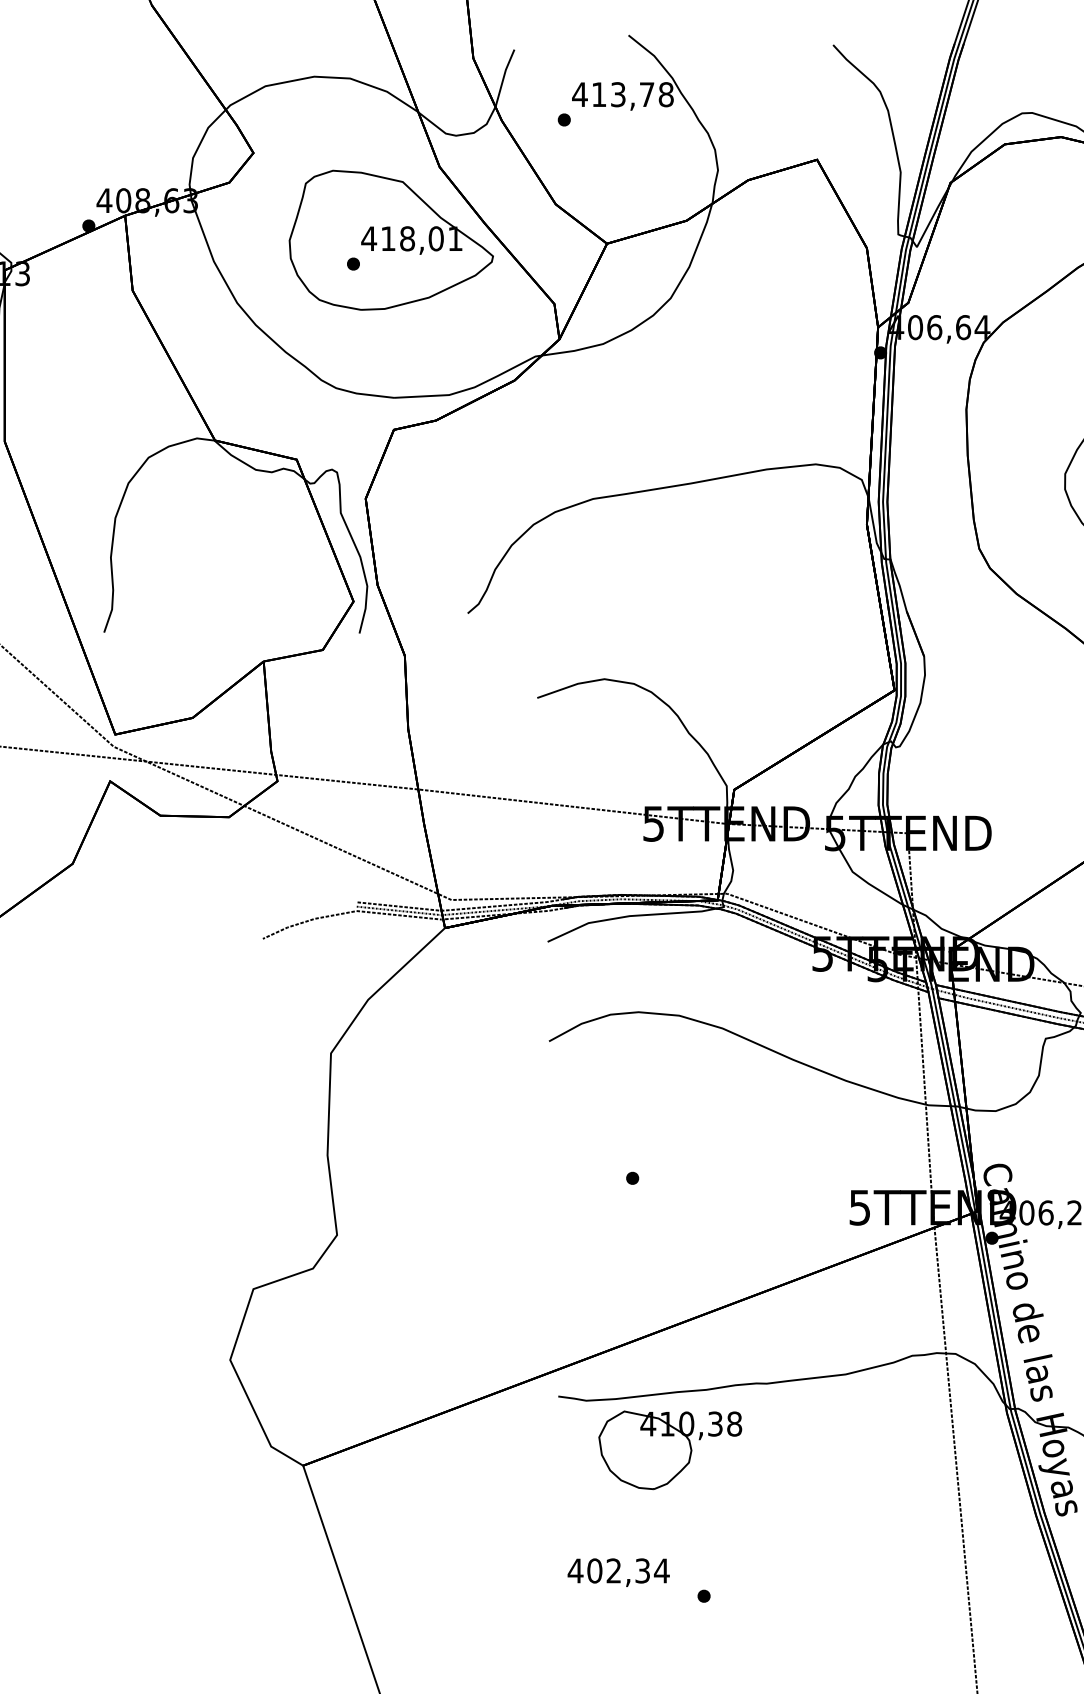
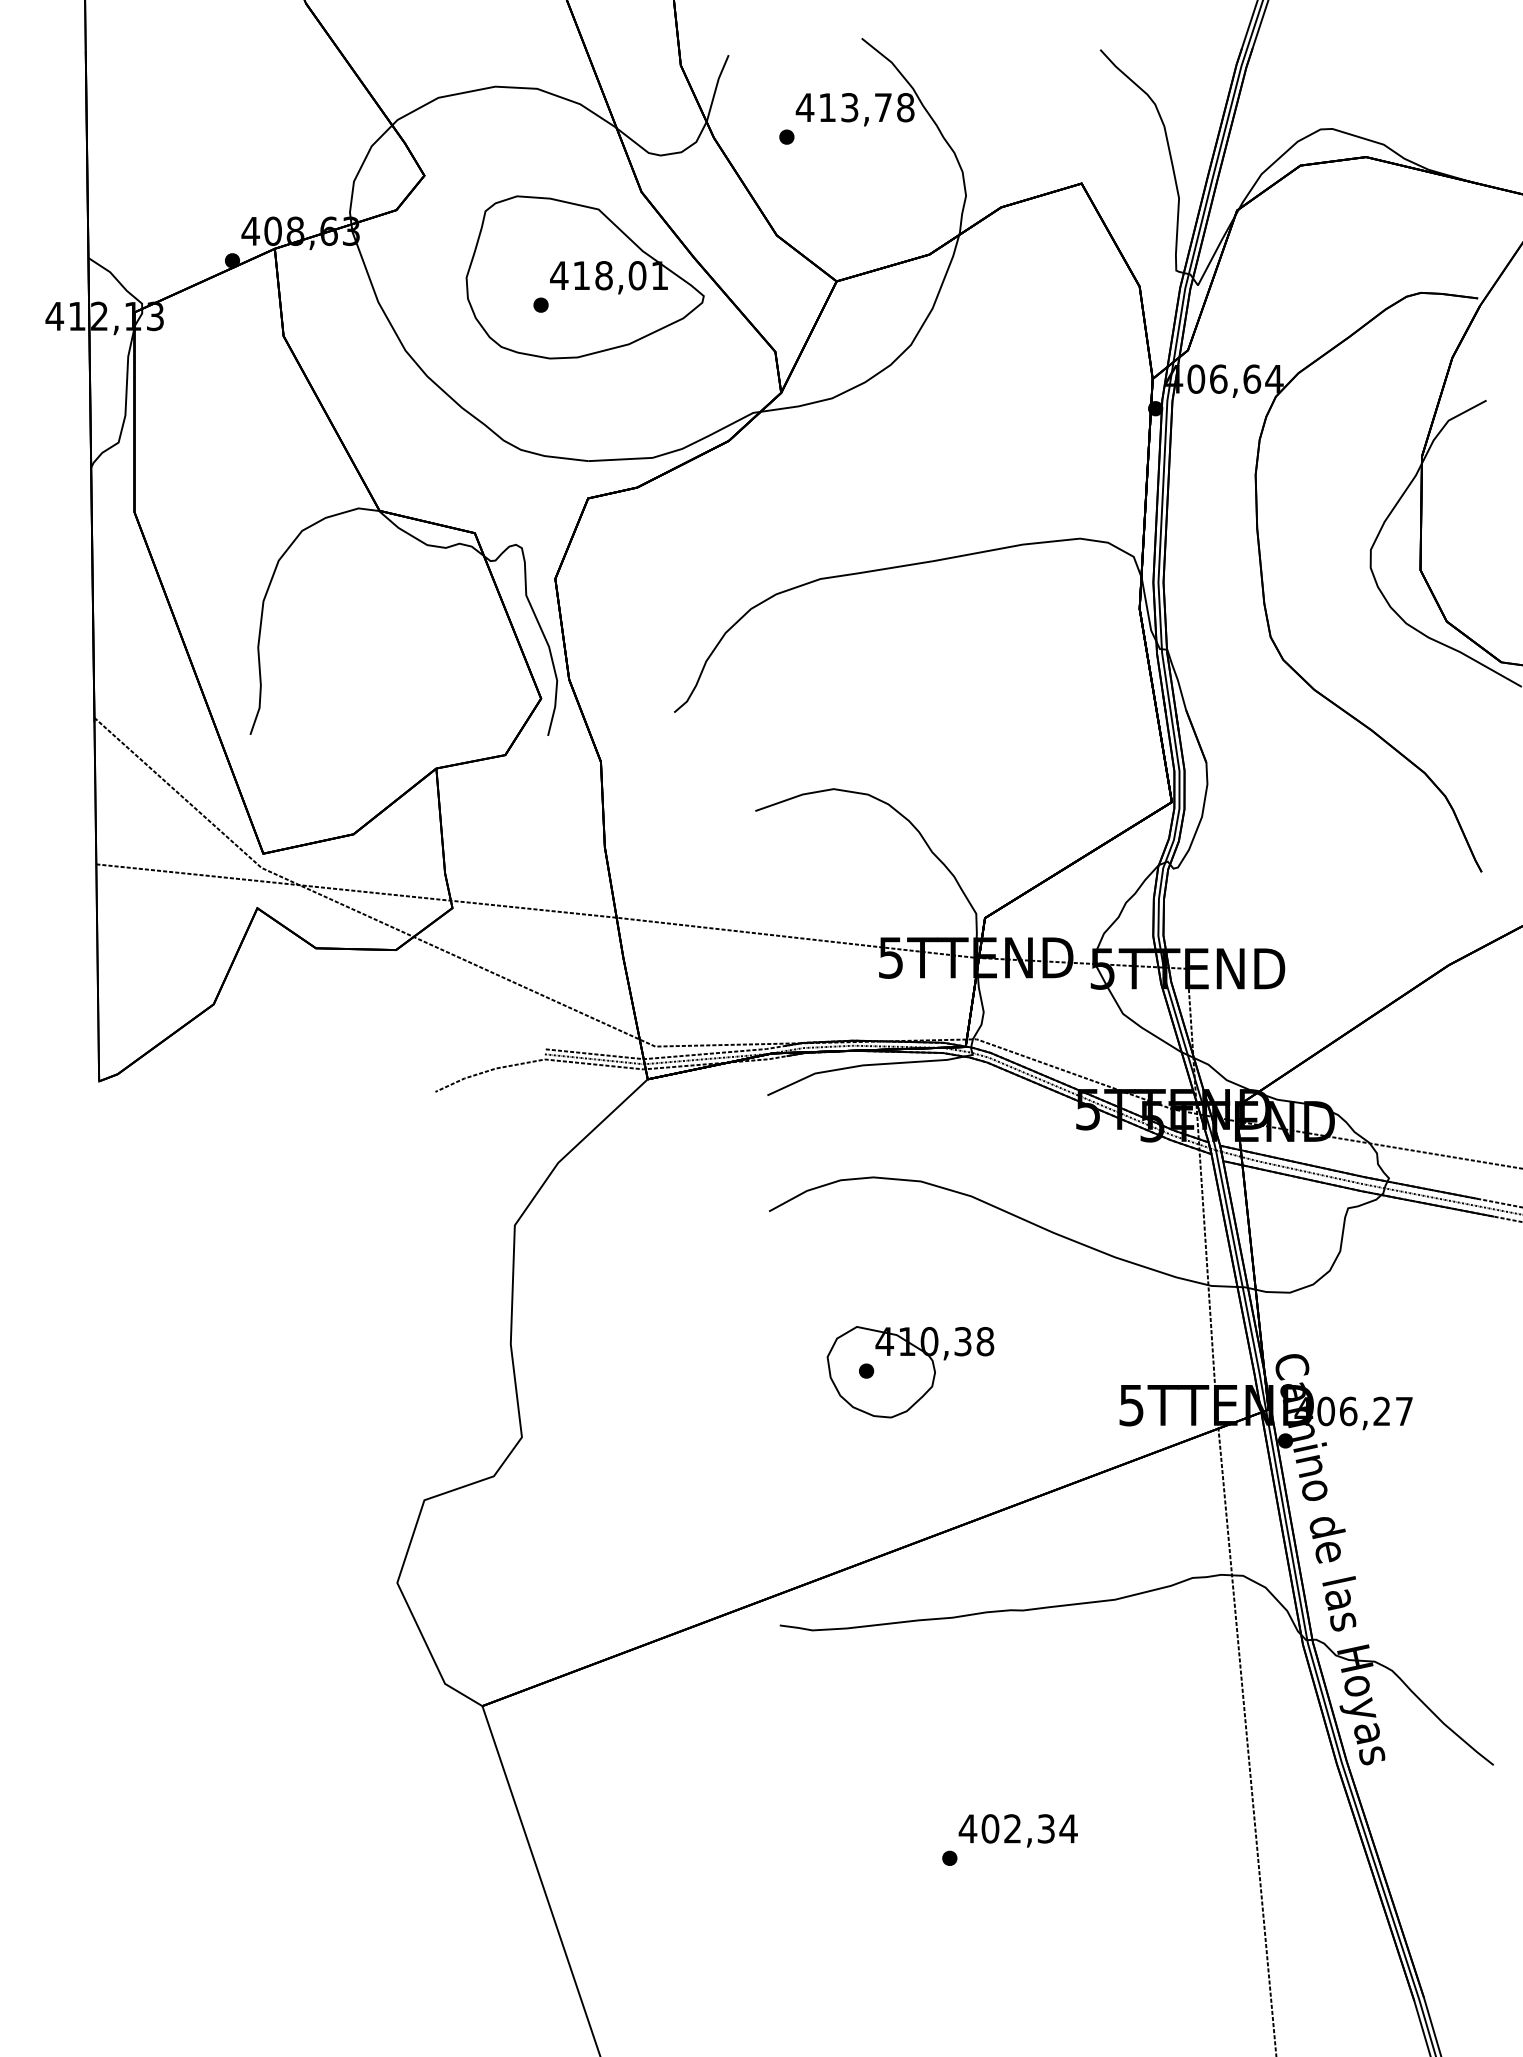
part: (670, 1450) -> (910, 1372), moved
text: (618, 1572) -> (1017, 1830), moved

